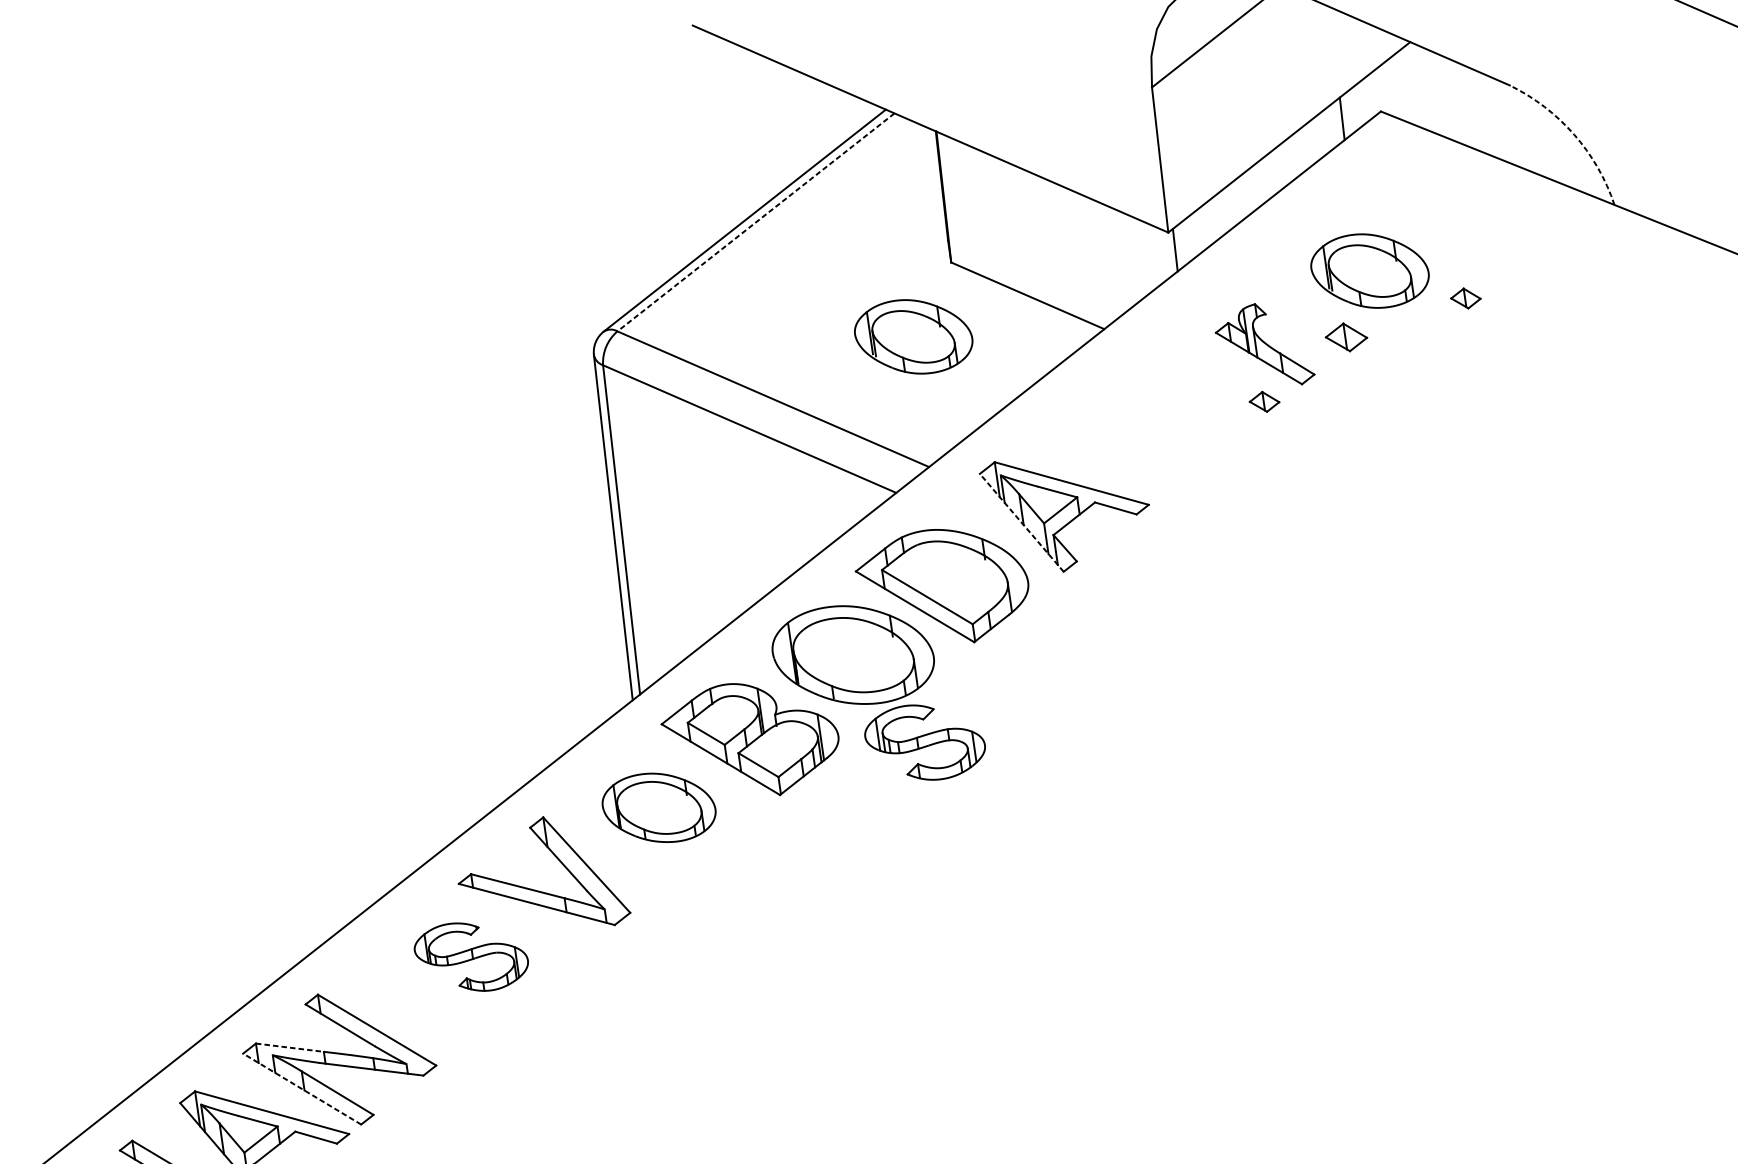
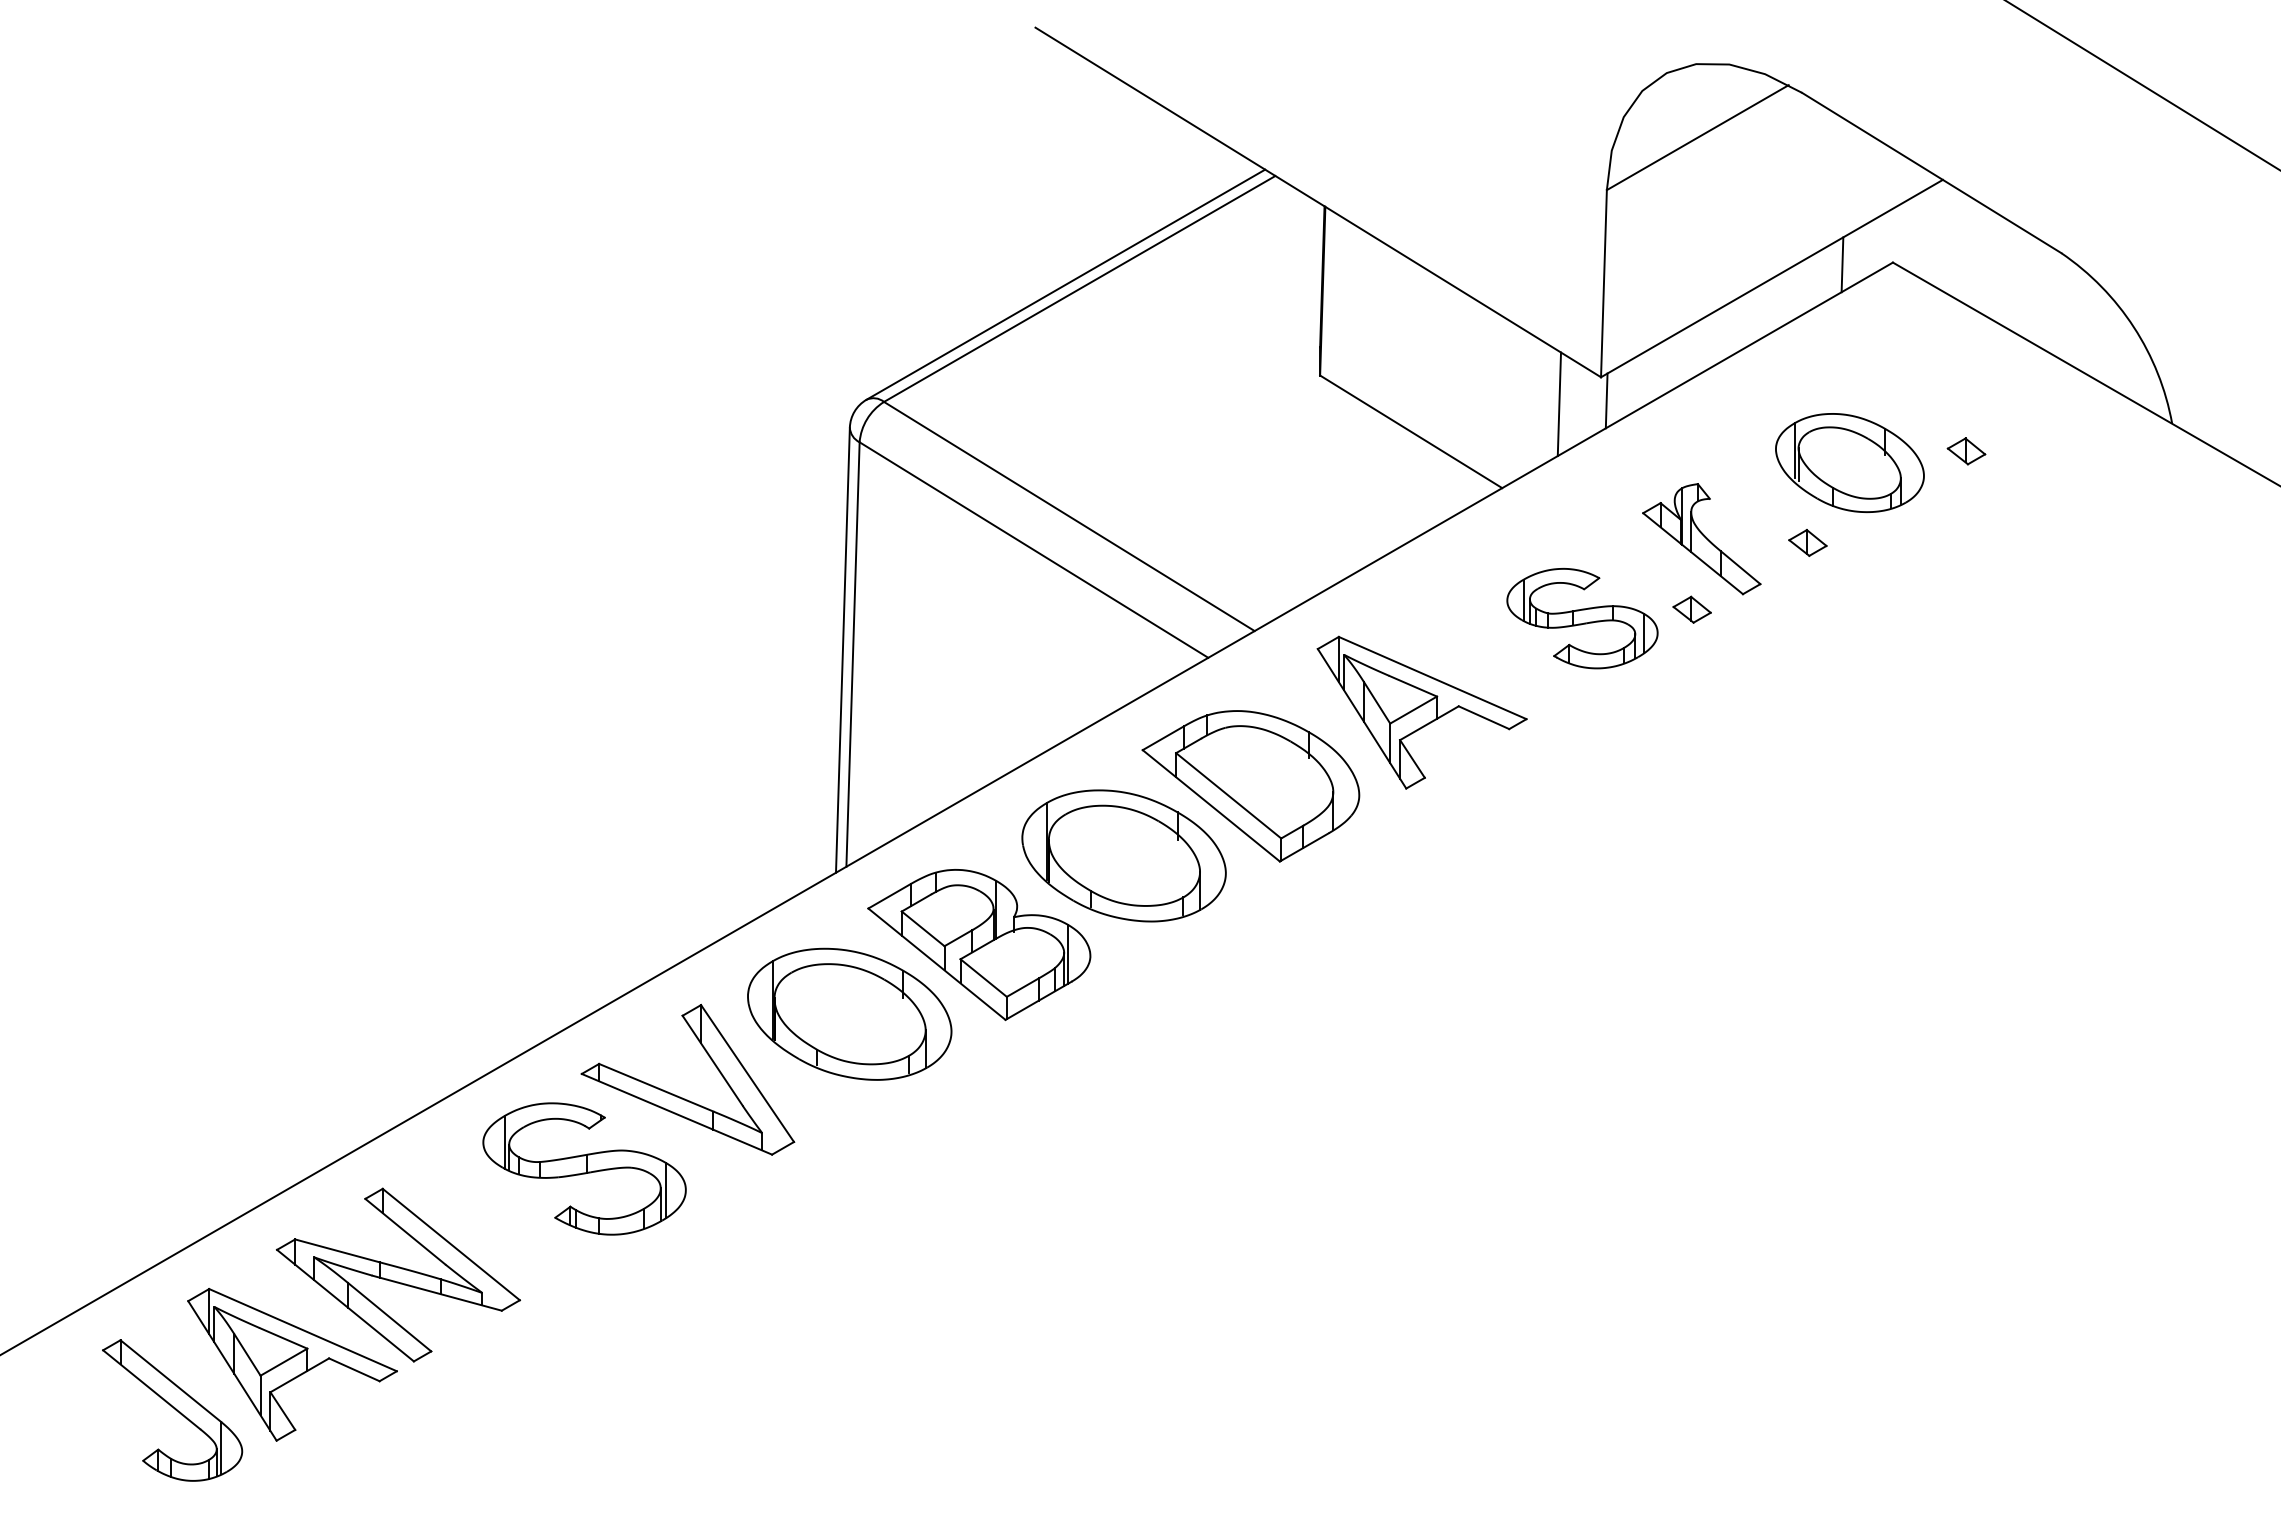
arc: (1573, 134) -> (2133, 327), dashed -> solid
line: (755, 222) -> (1079, 288), dashed -> solid
line: (1139, 258) -> (1559, 404), added
part: (1465, 298) -> (1966, 451), moved
part: (913, 336) -> (1258, 462), removed
part: (1346, 337) -> (1807, 542), size x0.71
line: (1022, 522) -> (1362, 718), dashed -> solid
part: (925, 742) -> (1582, 618), moved
part: (658, 807) -> (849, 1013), size x1.43
part: (471, 956) -> (584, 1168), size x1.43
line: (289, 1047) -> (337, 1250), dashed -> solid
line: (302, 1088) -> (345, 1305), dashed -> solid

